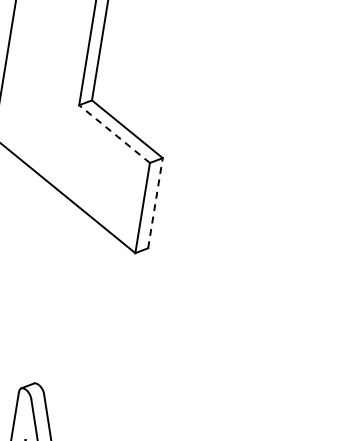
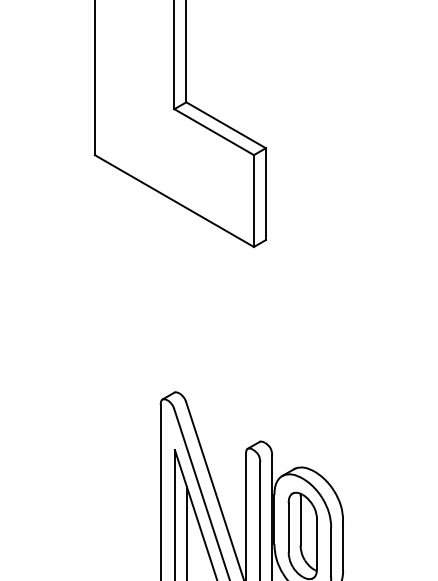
line: (114, 134) -> (214, 132), dashed -> solid
line: (155, 203) -> (265, 194), dashed -> solid

